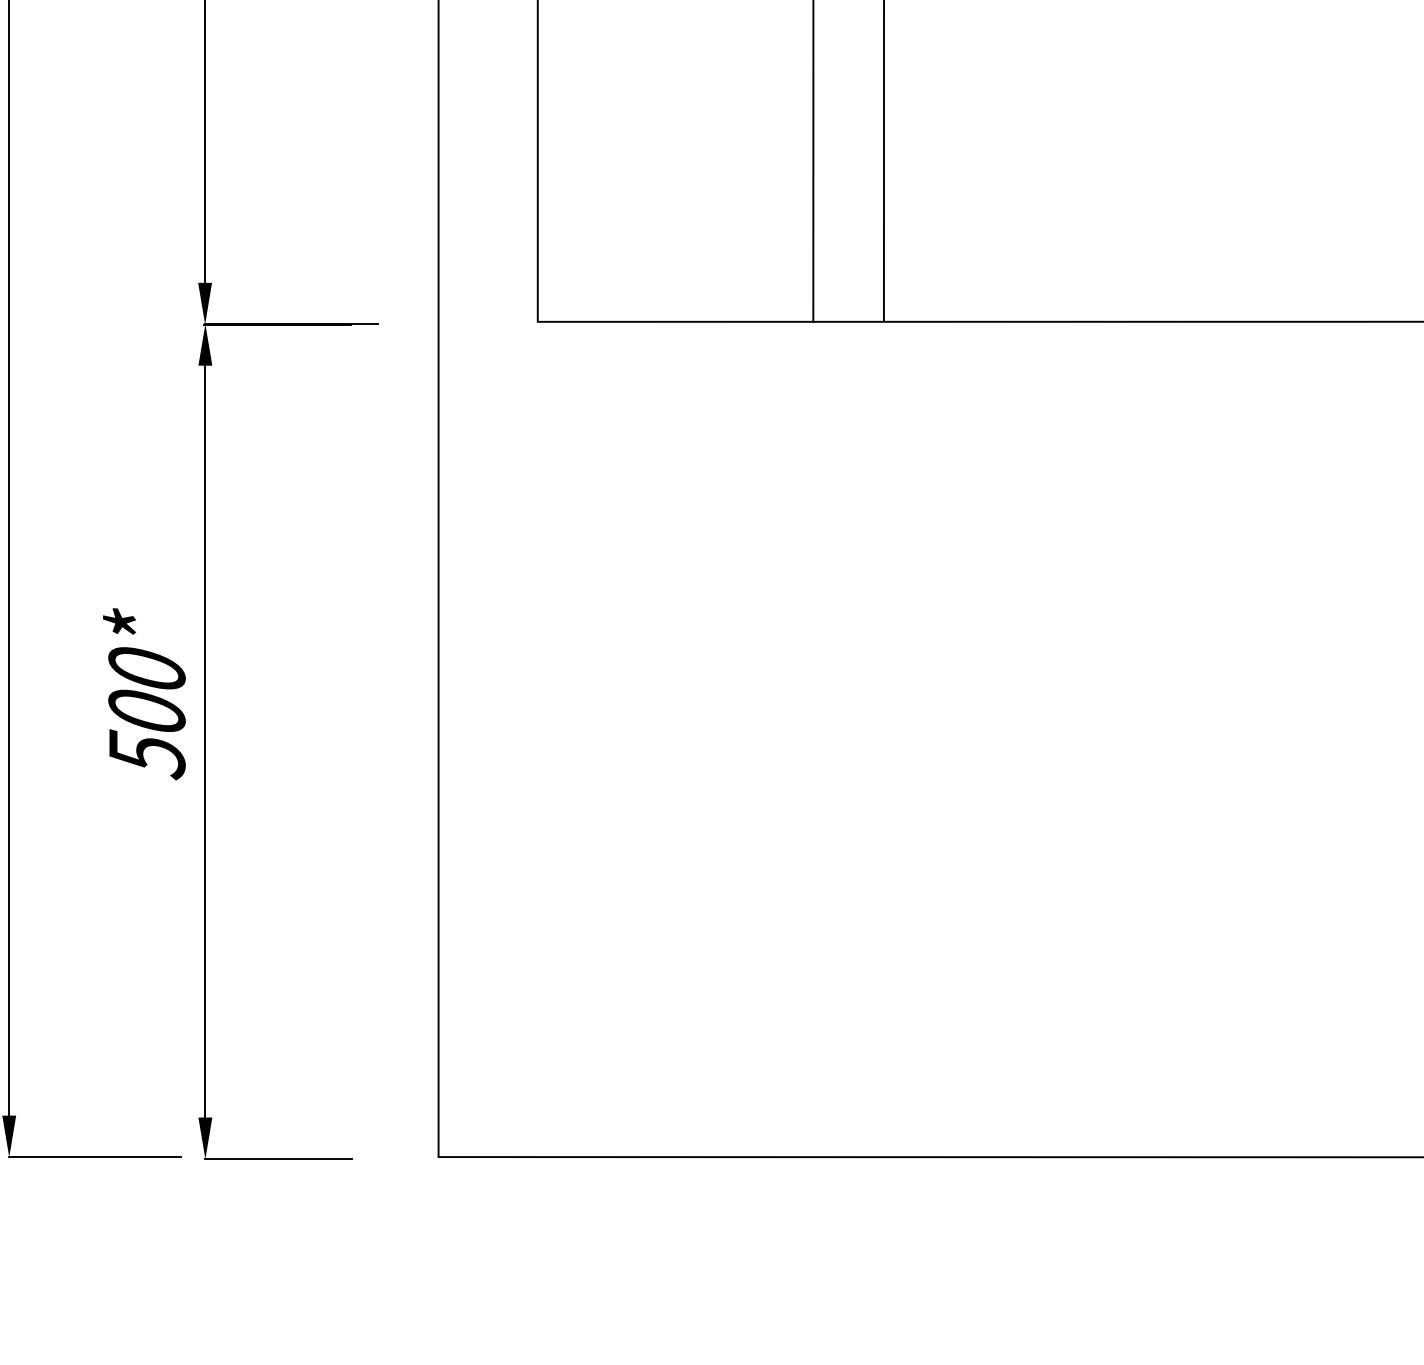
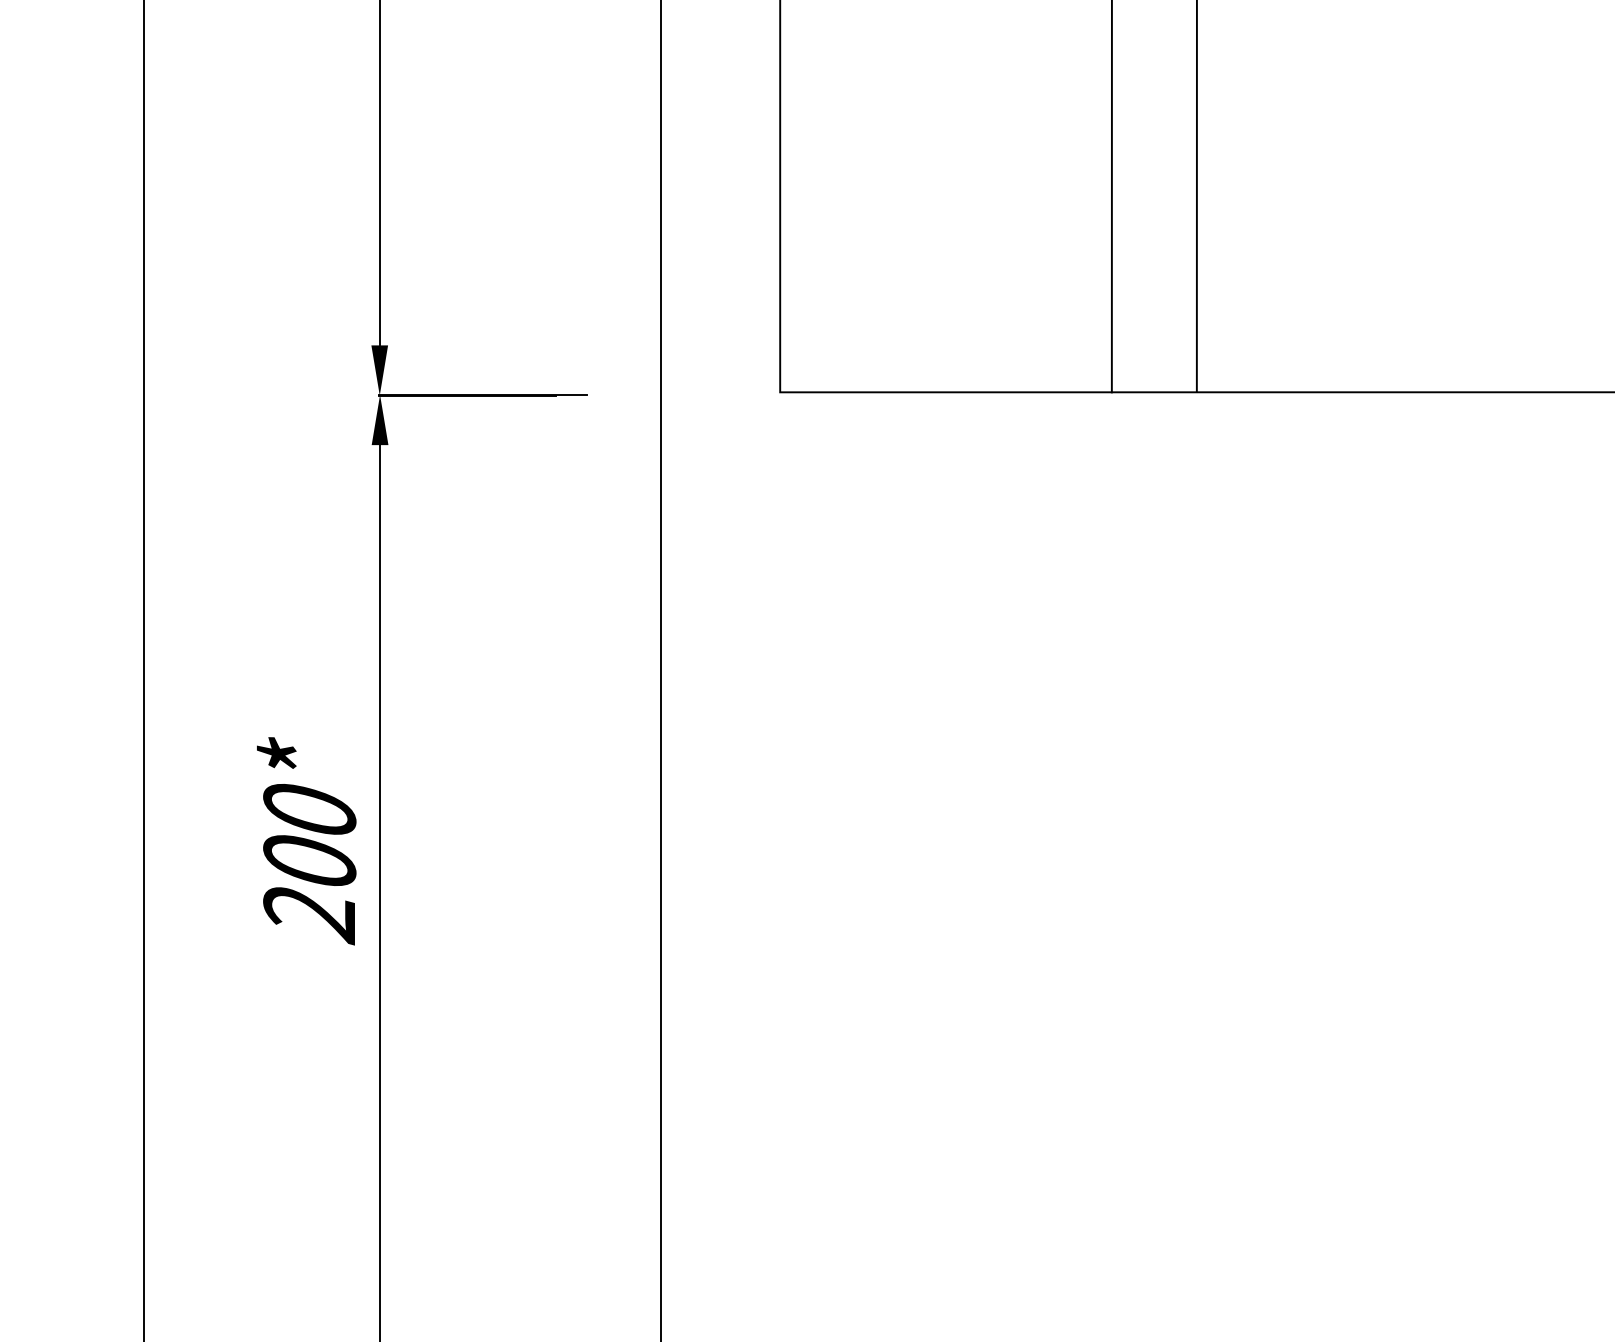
text: (146, 755) -> (309, 914), 500* -> 200*

